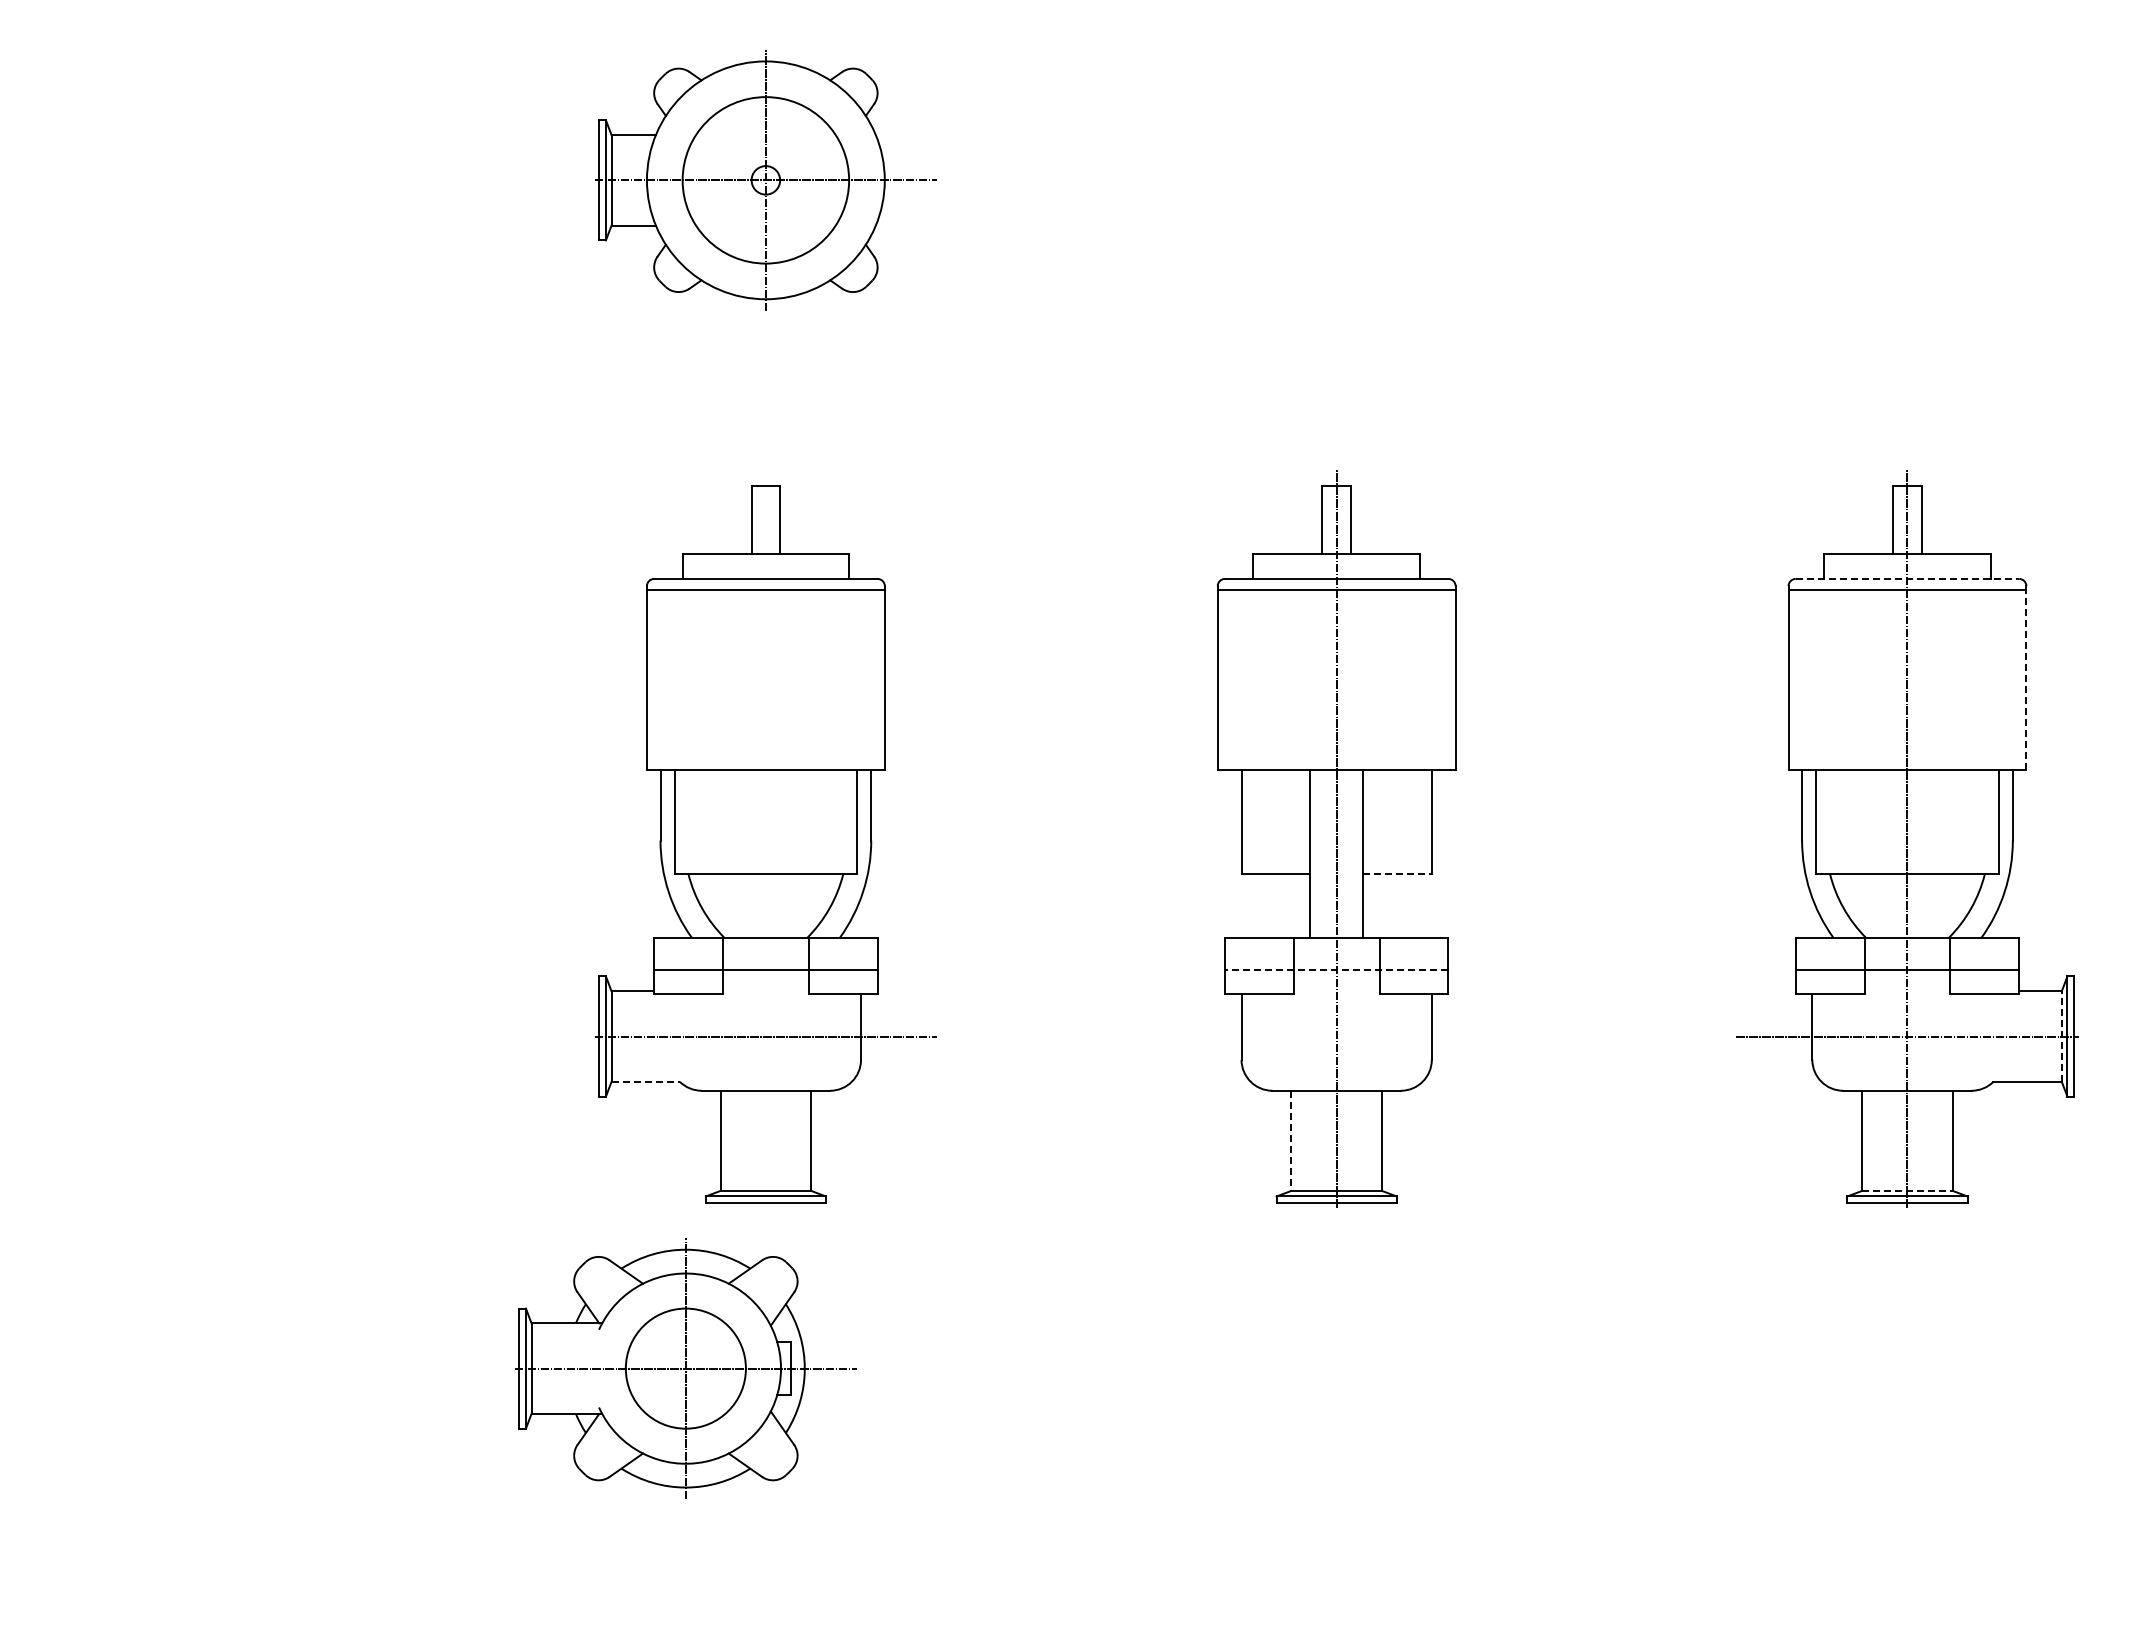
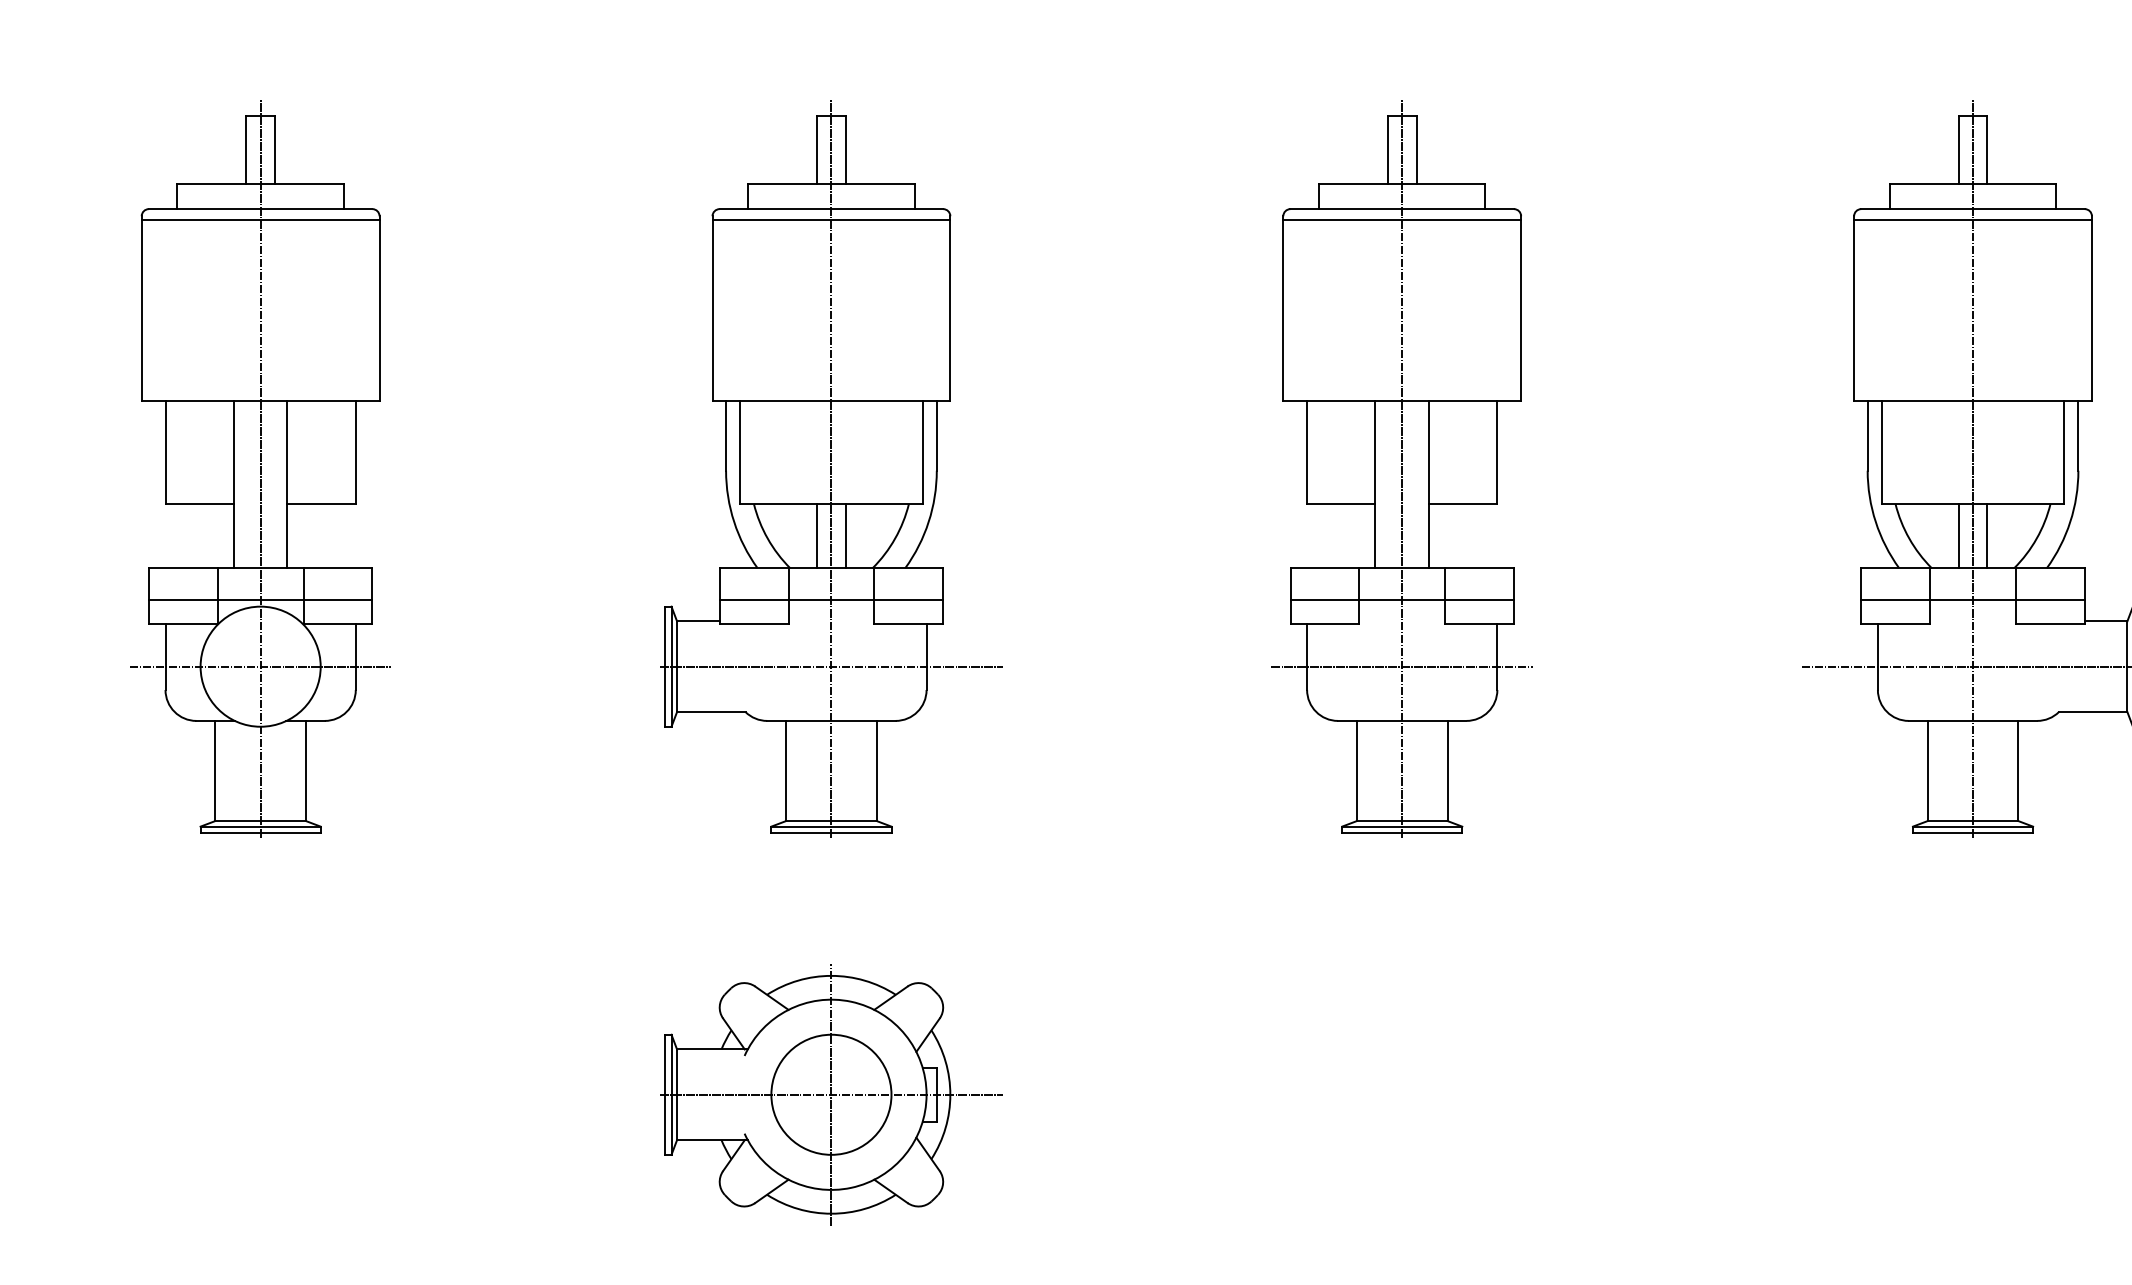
line: (1907, 578) -> (1973, 208), dashed -> solid
line: (2026, 679) -> (2092, 309), dashed -> solid
part: (194, 838) -> (260, 468), added
line: (765, 838) -> (831, 468), added
line: (1398, 873) -> (1464, 503), dashed -> solid
line: (751, 905) -> (817, 535), added
line: (780, 905) -> (846, 535), added
line: (1893, 905) -> (1959, 535), added
line: (1921, 905) -> (1987, 535), added
line: (1336, 970) -> (1402, 600), dashed -> solid
line: (1336, 1036) -> (1402, 666), added
line: (2061, 1036) -> (2127, 666), dashed -> solid
line: (646, 1081) -> (712, 711), dashed -> solid
line: (1291, 1141) -> (1357, 771), dashed -> solid
line: (1907, 1190) -> (1973, 820), dashed -> solid
part: (685, 1368) -> (831, 1094), moved

